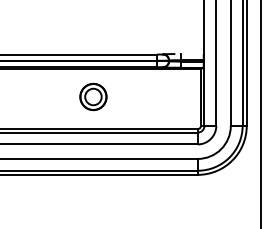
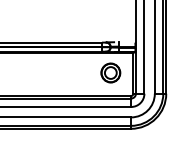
part: (93, 96) -> (110, 72), moved

